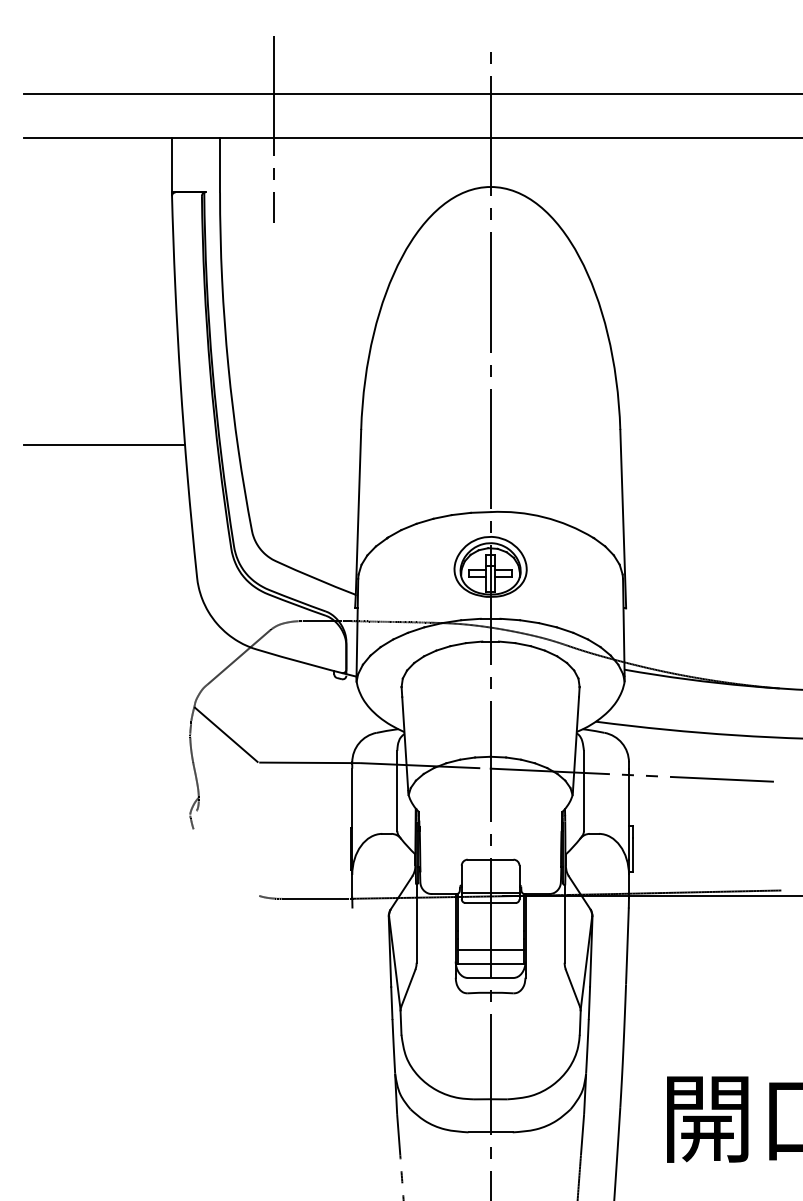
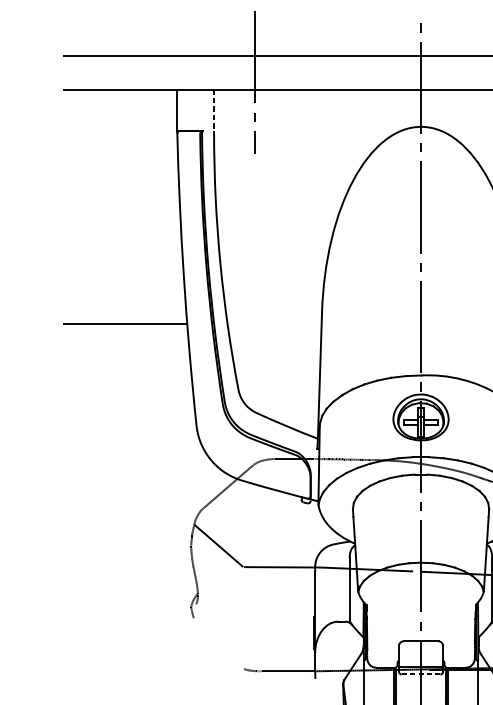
line: (220, 165) -> (214, 110), solid -> dashed
line: (491, 902) -> (421, 674), solid -> dashed

